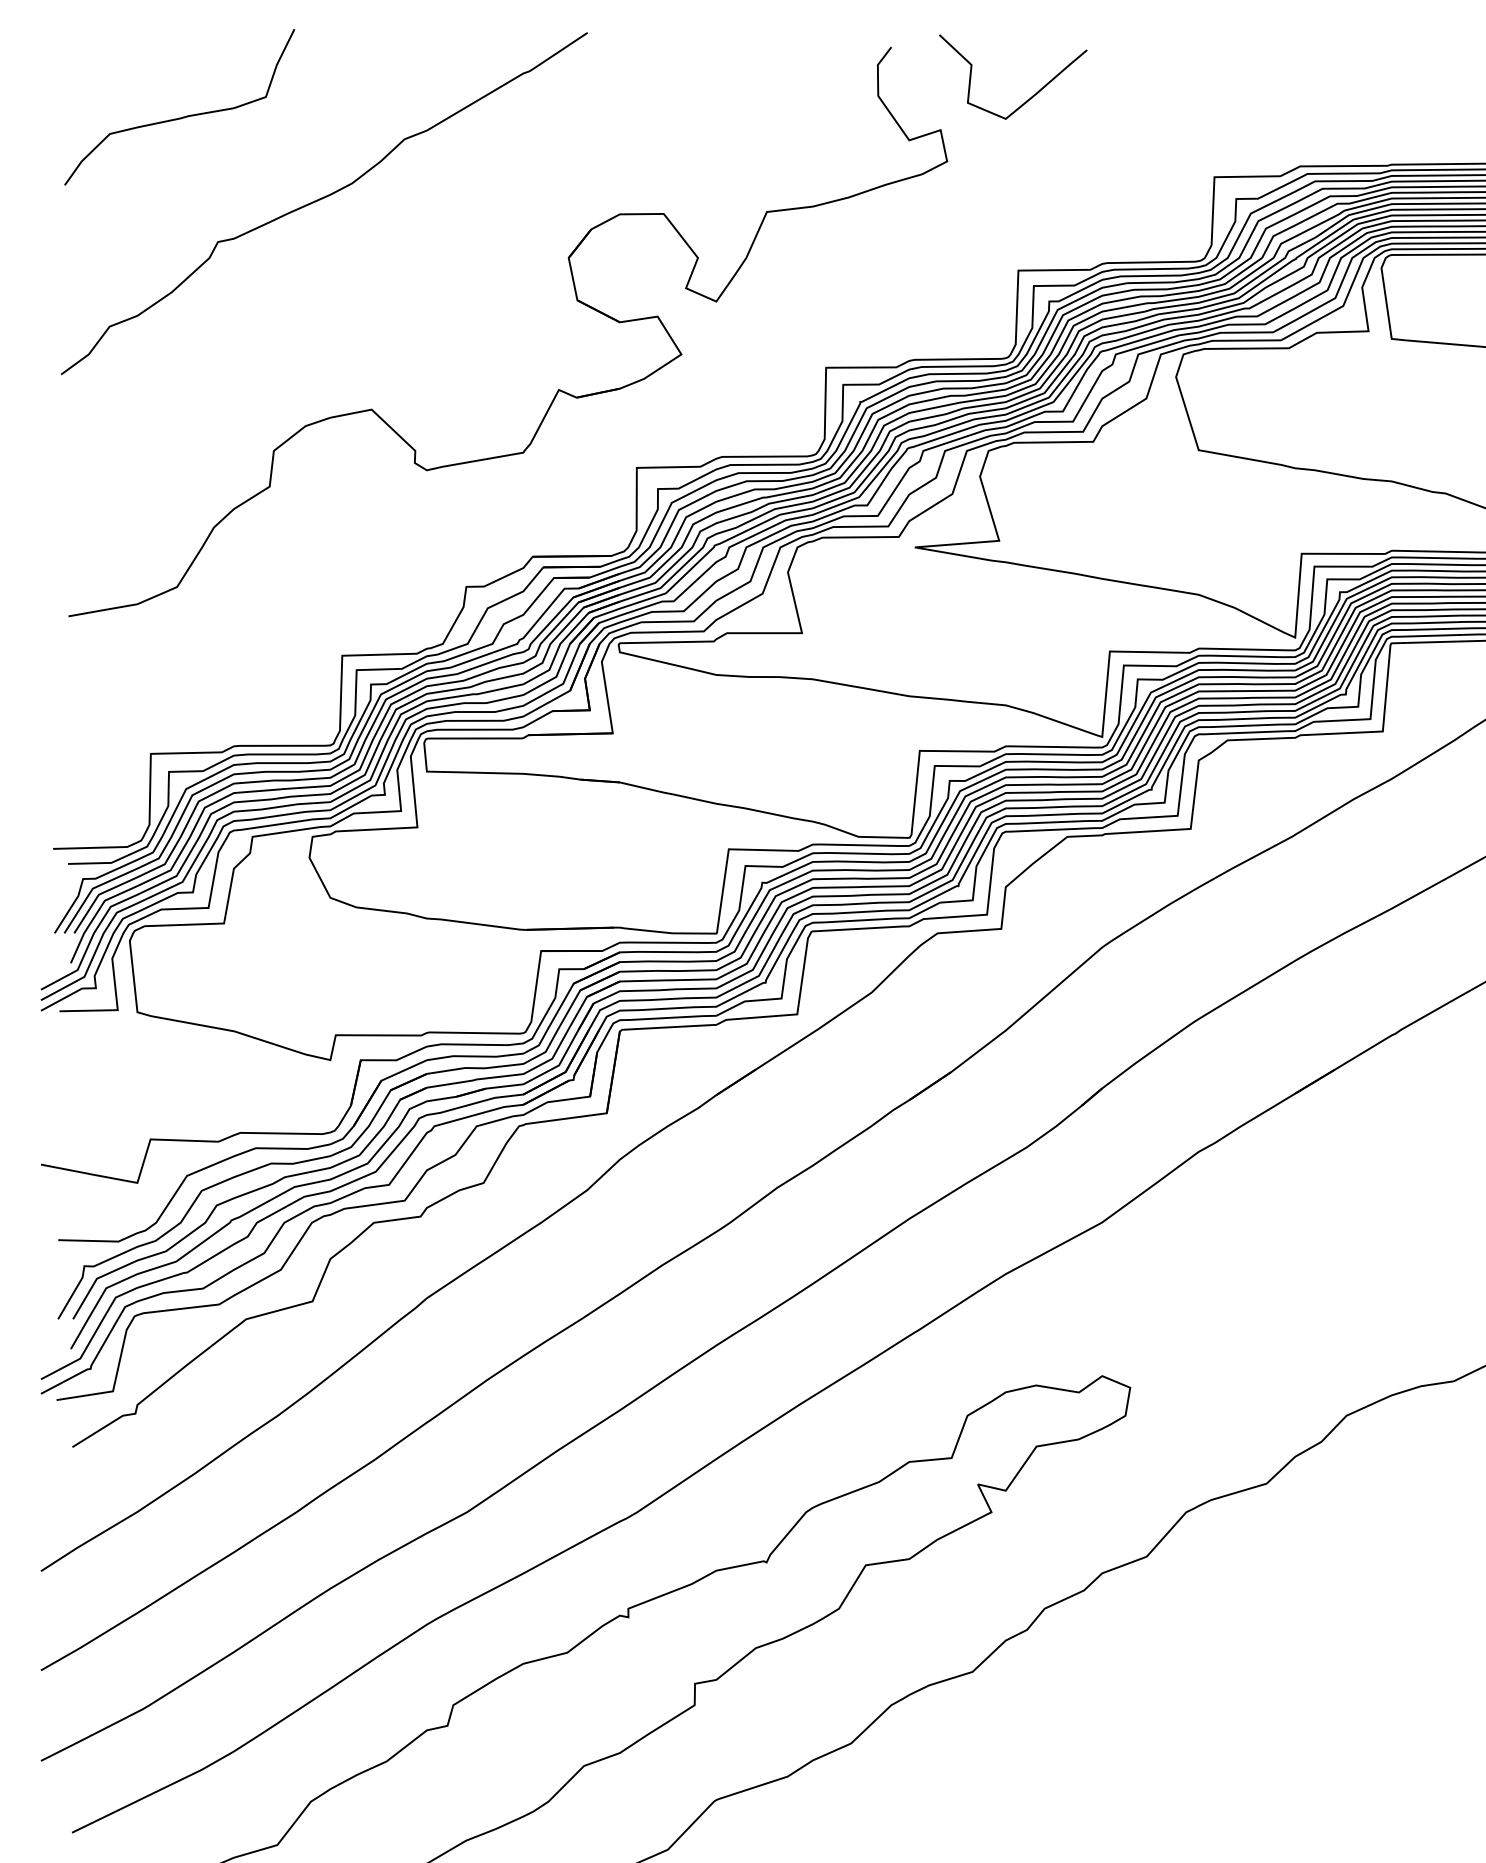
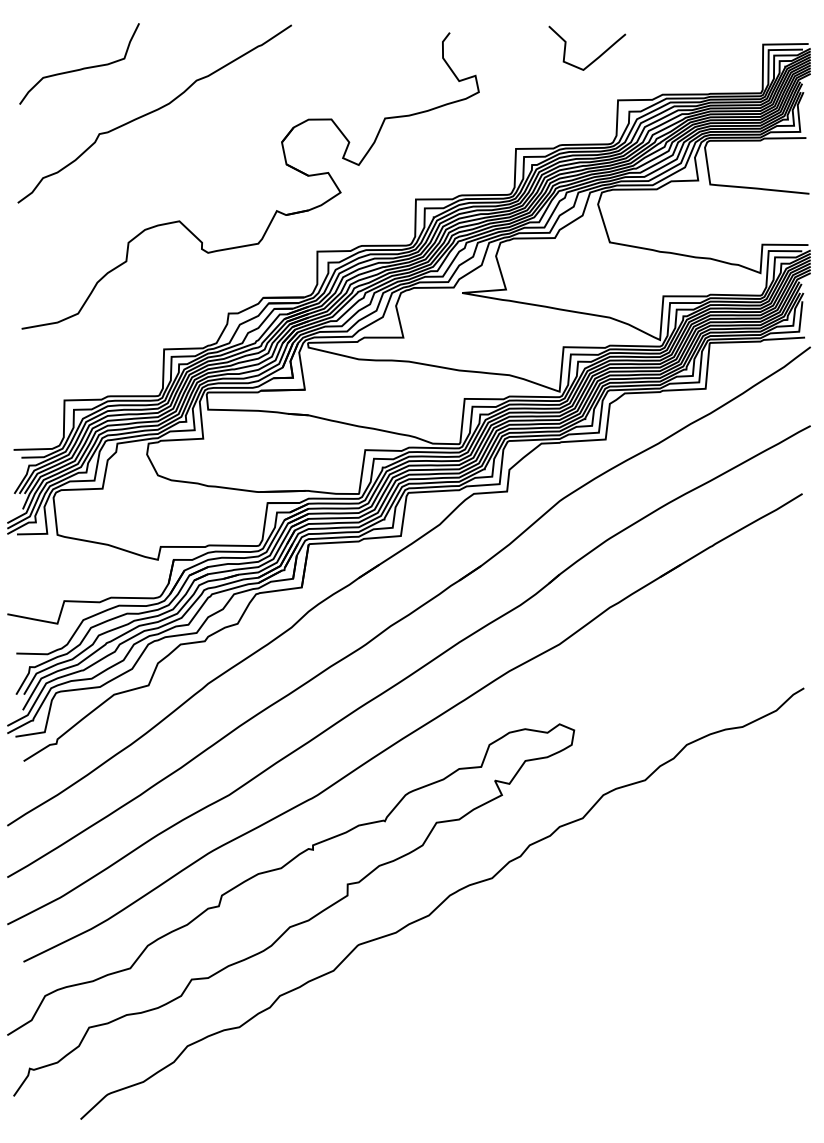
curve: (1028, 96) -> (595, 58), moved

